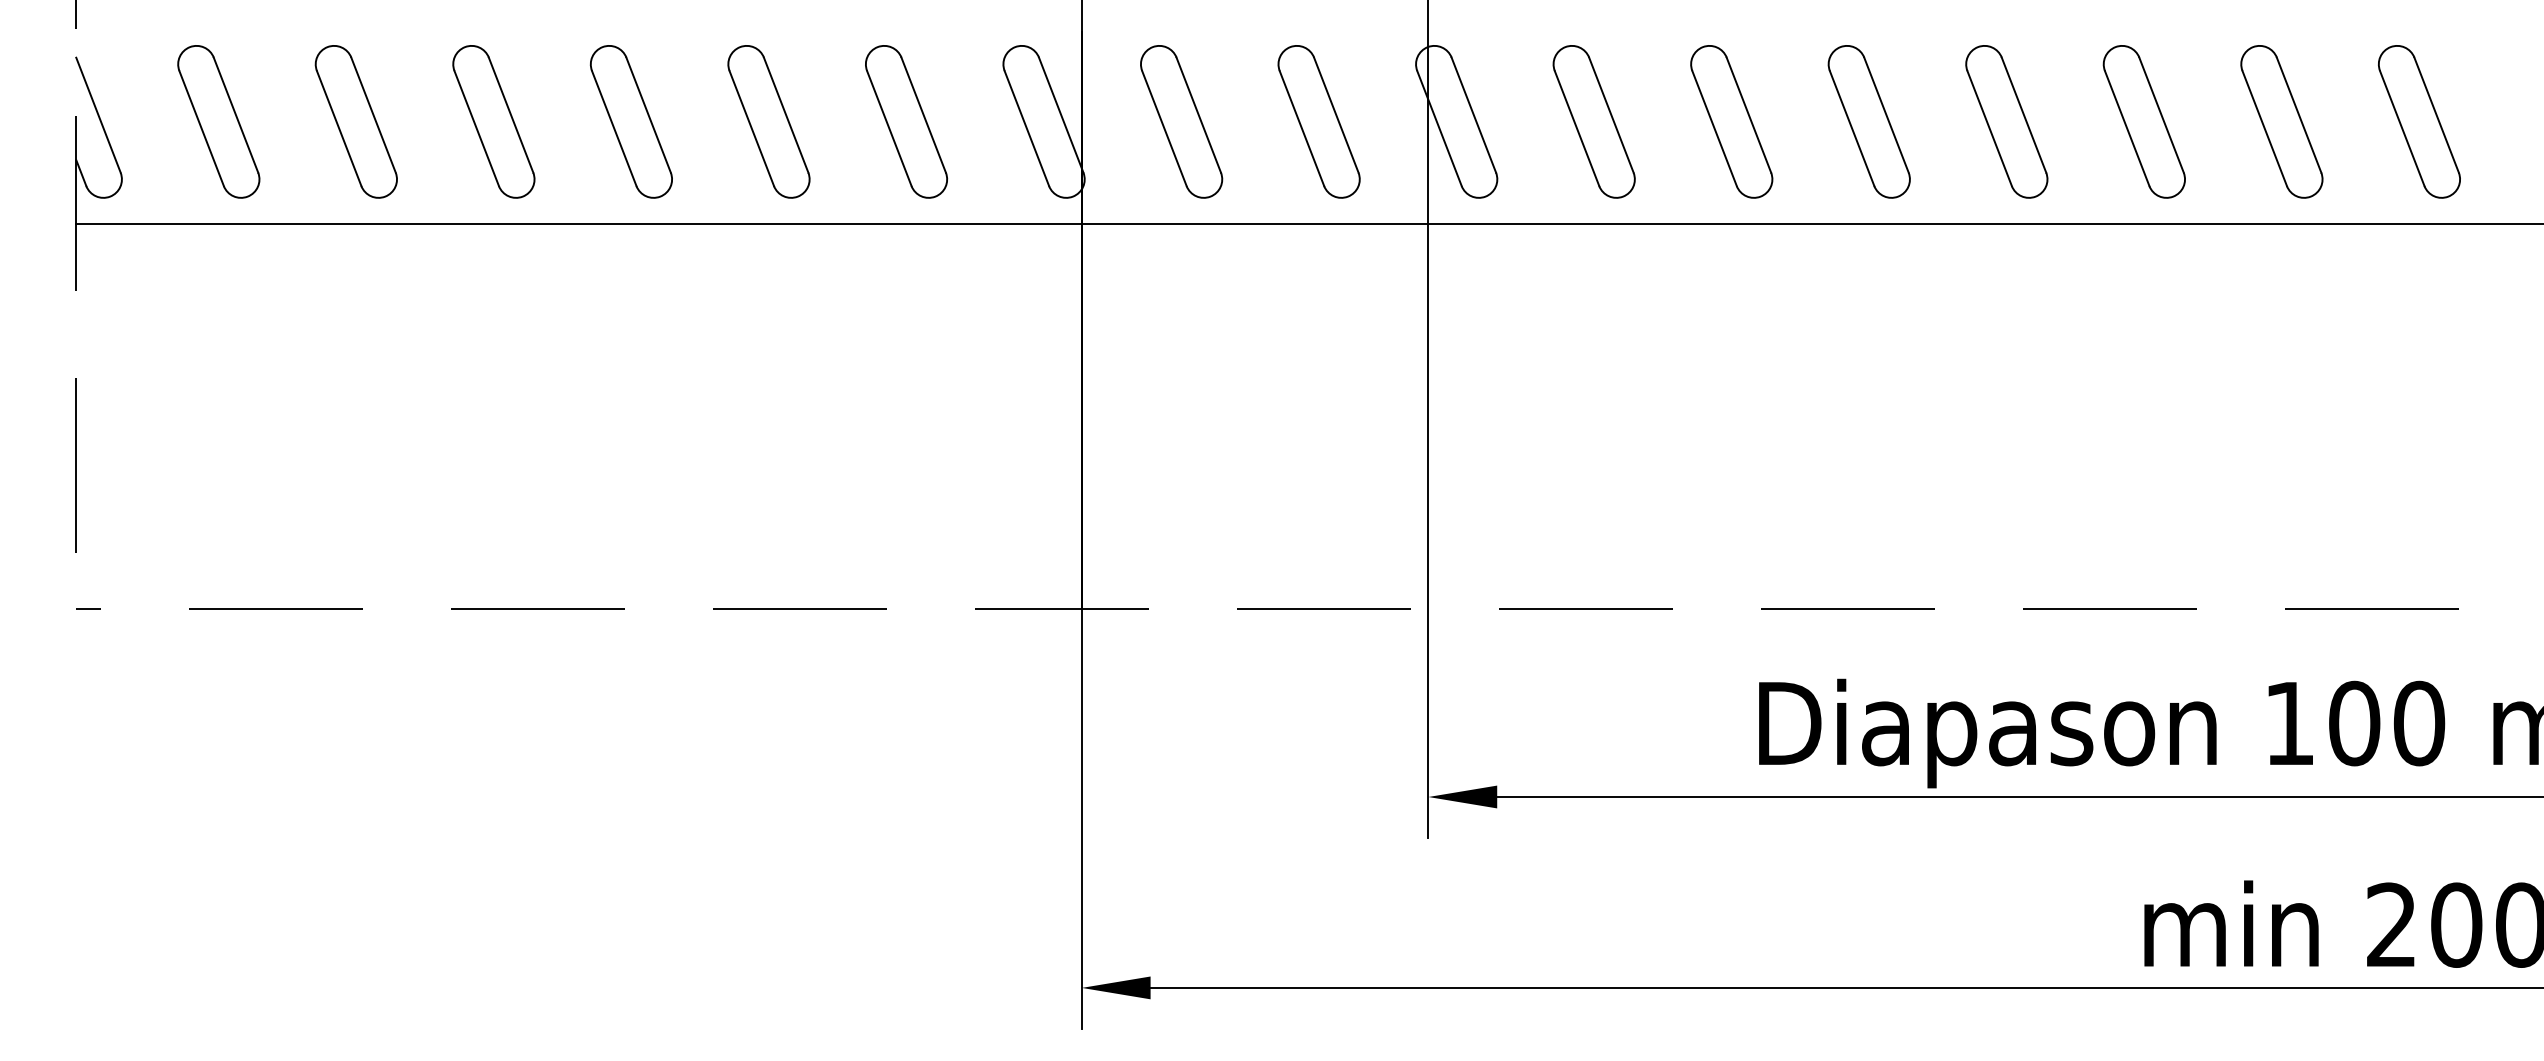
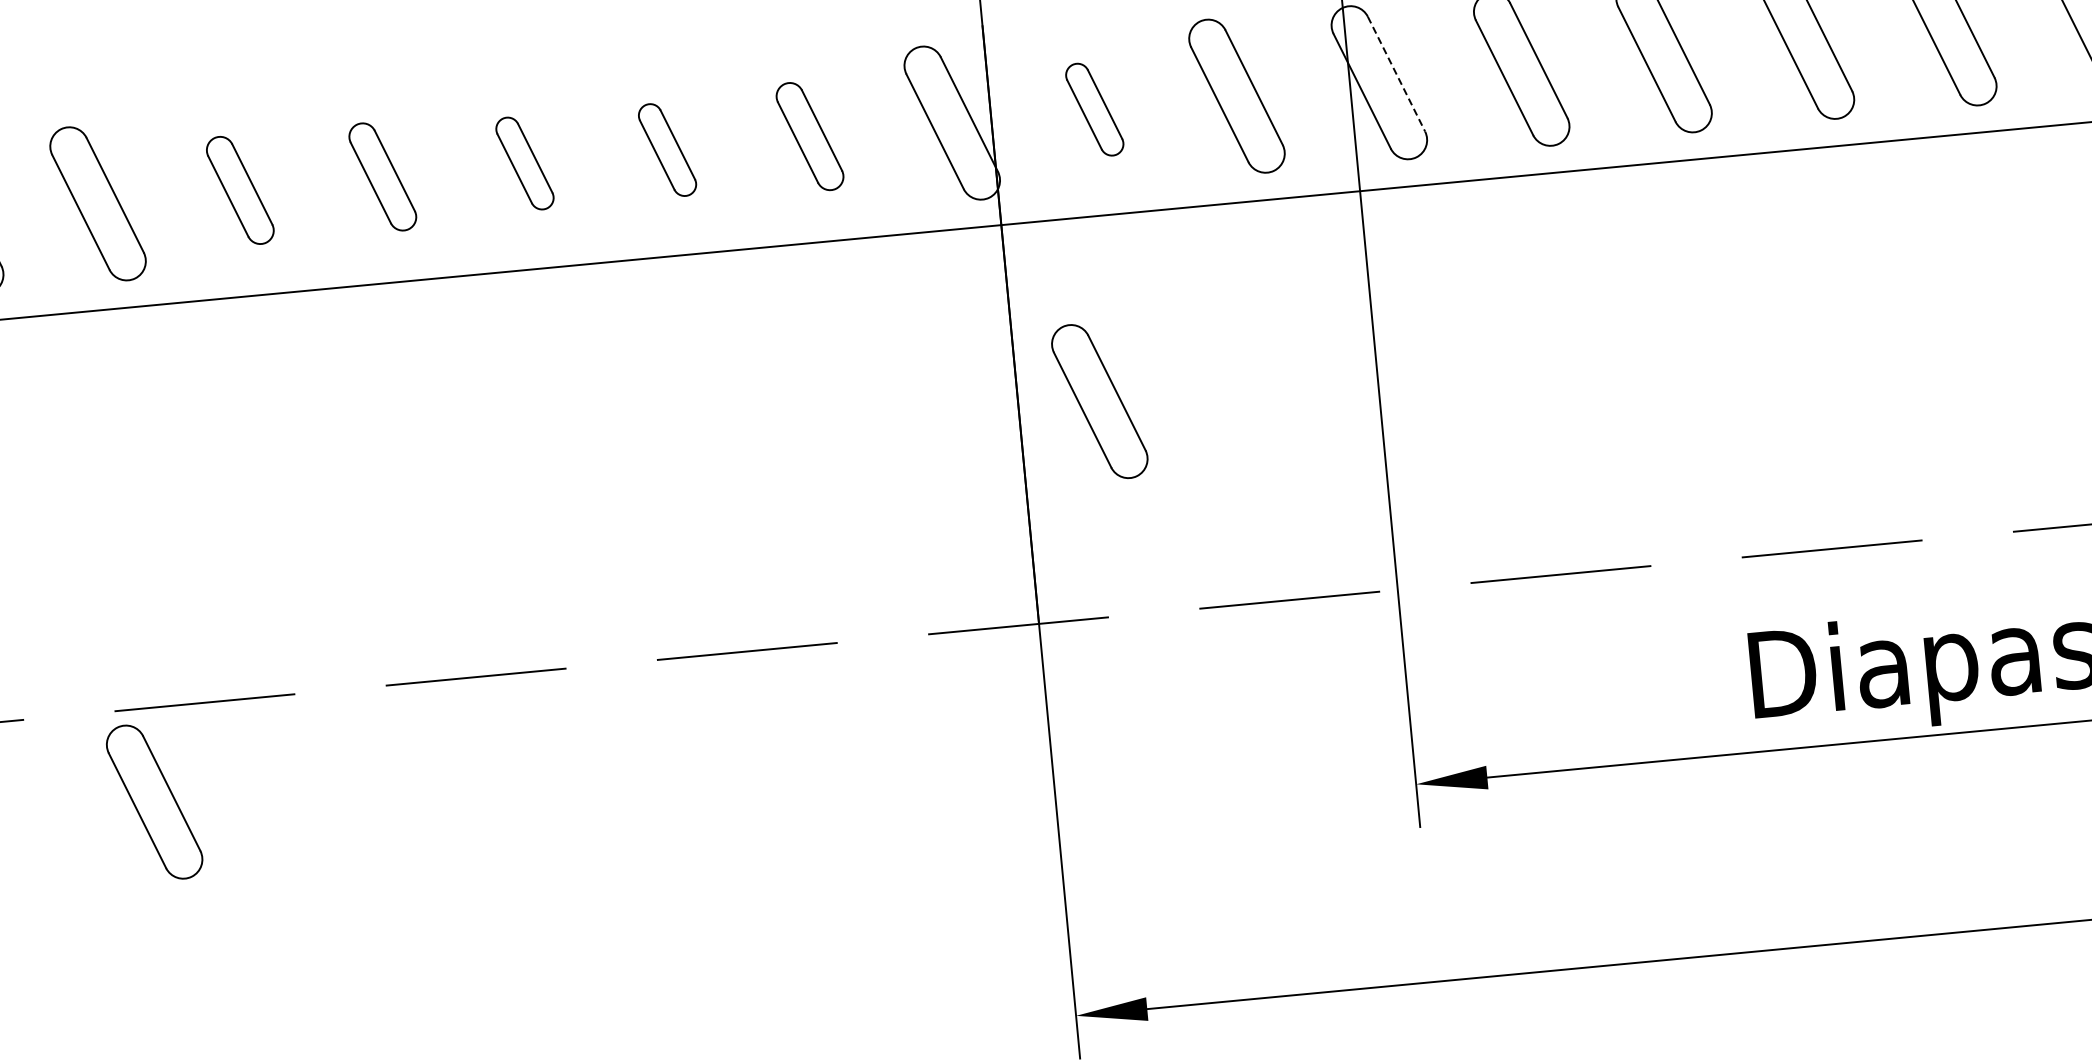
line: (1473, 115) -> (1396, 74), solid -> dashed
part: (355, 121) -> (239, 190), size x0.7
part: (493, 121) -> (382, 176), size x0.7
part: (630, 121) -> (524, 163), size x0.6
part: (768, 121) -> (666, 149), size x0.6
part: (906, 121) -> (809, 136), size x0.7
part: (1181, 121) -> (1094, 109), size x0.6
part: (1159, 401) -> (1099, 401), added
part: (218, 699) -> (154, 801), added

